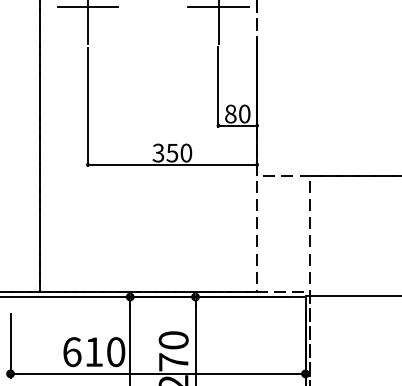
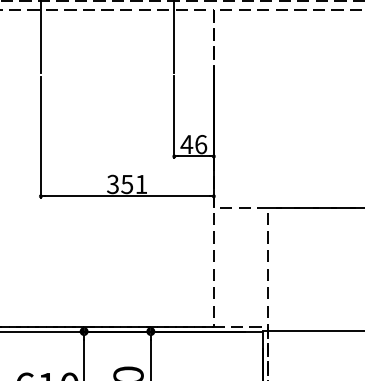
line: (87, 6) -> (40, 34), removed
line: (218, 6) -> (174, 34), removed
text: (237, 113) -> (193, 143), 80 -> 46
text: (186, 152) -> (141, 183), 350 -> 351

